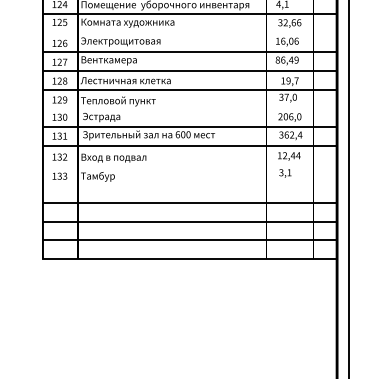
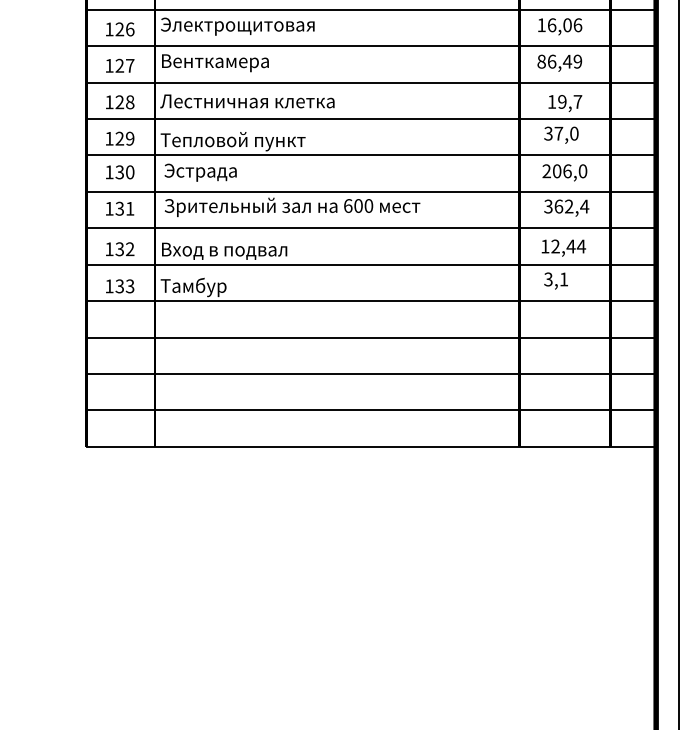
line: (189, 33) -> (370, 10), added
line: (189, 108) -> (370, 155), added
line: (189, 165) -> (370, 265), added
line: (189, 183) -> (370, 300), added

